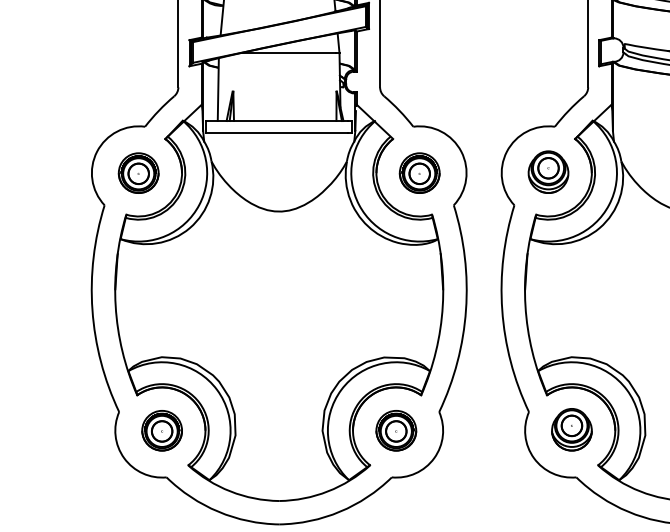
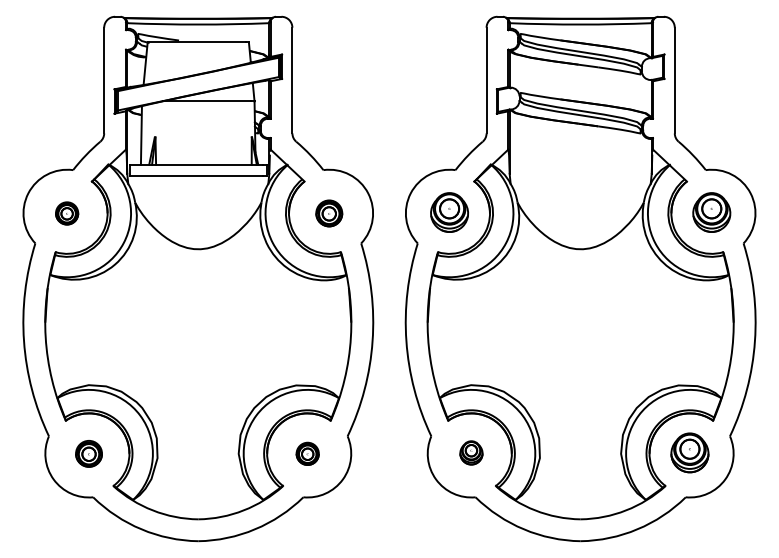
part: (137, 173) -> (66, 213), size x0.6
part: (418, 173) -> (328, 213), size x0.7
part: (572, 429) -> (471, 452), size x0.6
part: (161, 430) -> (88, 453), size x0.7
part: (396, 430) -> (307, 453), size x0.6

